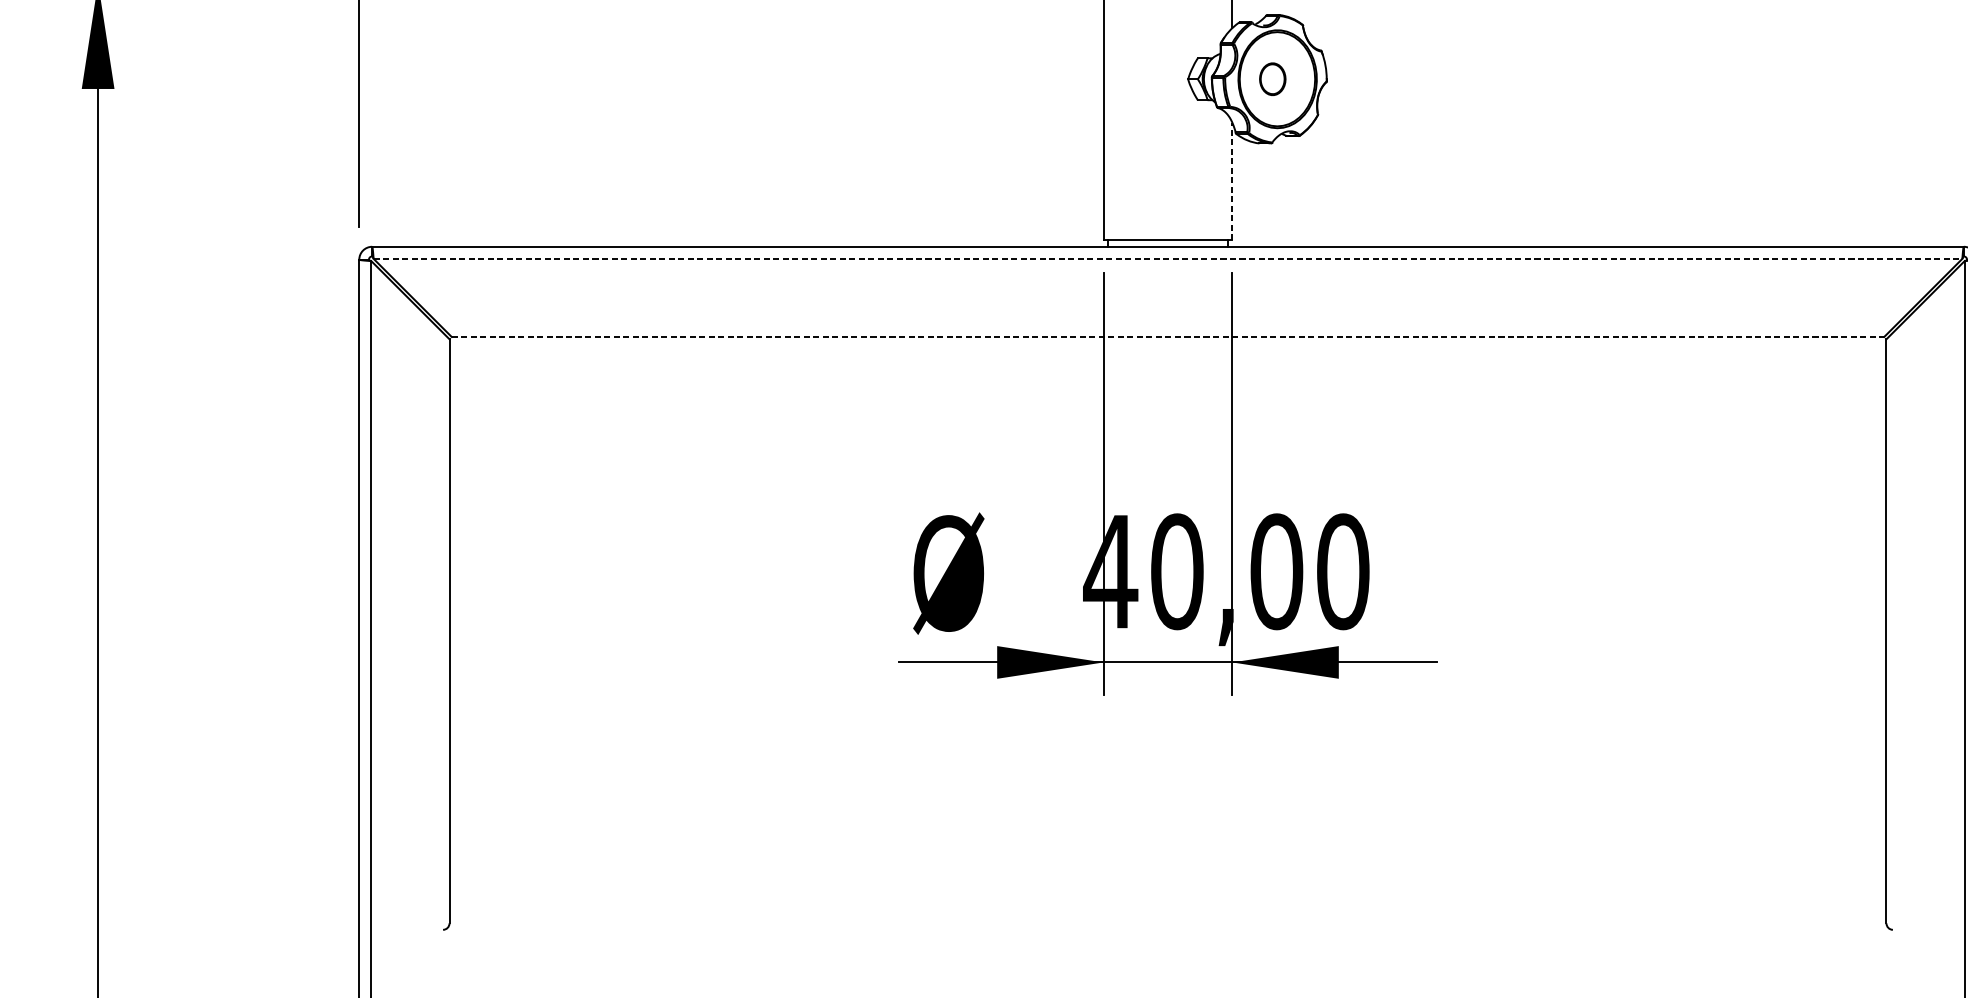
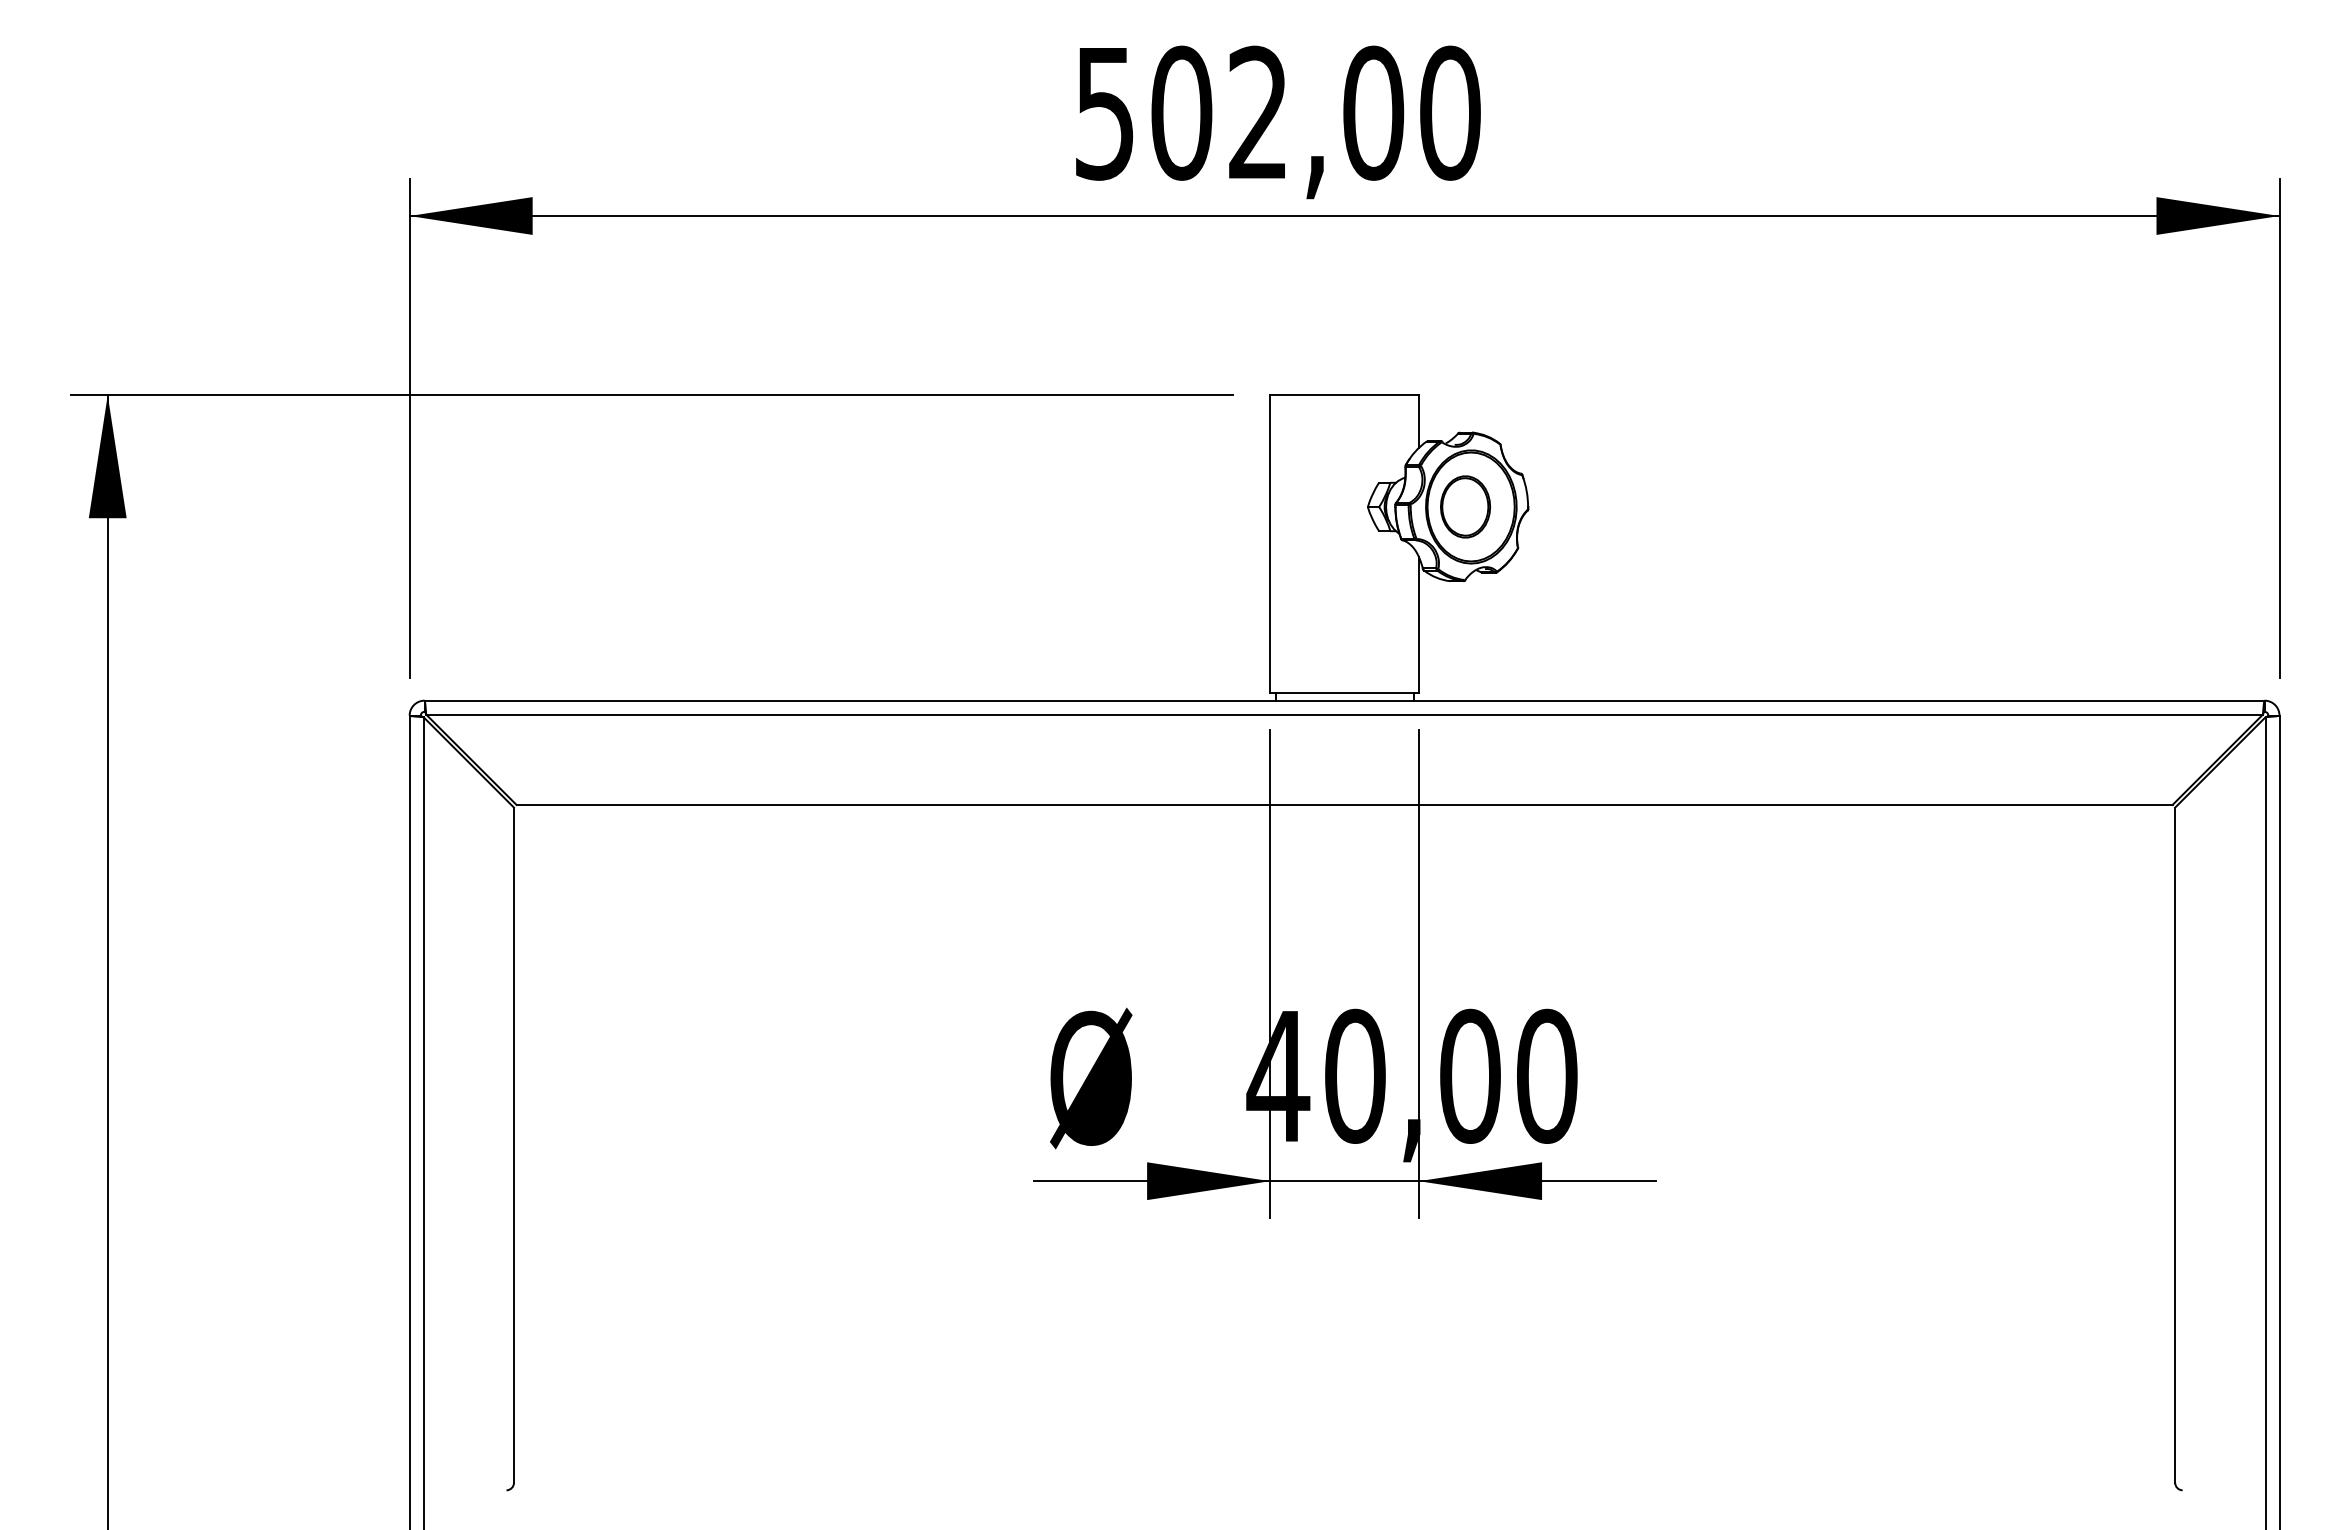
part: (1272, 78) -> (1465, 506), size x1.67
line: (1232, 181) -> (1419, 625), dashed -> solid
line: (1168, 258) -> (1345, 714), dashed -> solid
line: (1167, 336) -> (1344, 804), dashed -> solid

